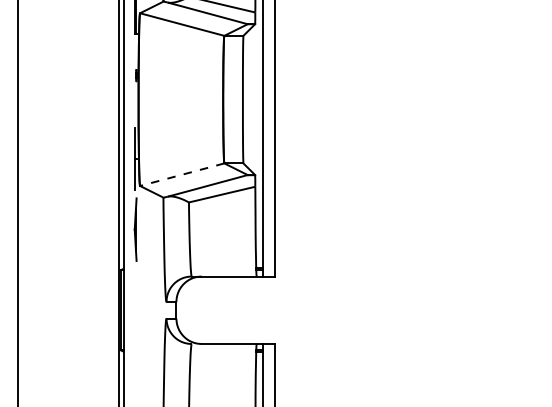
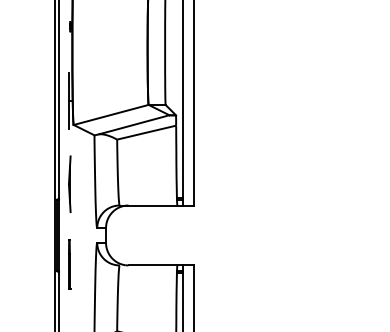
line: (182, 174) -> (111, 114), dashed -> solid
part: (135, 229) -> (69, 184), moved
line: (135, 342) -> (69, 264), added

